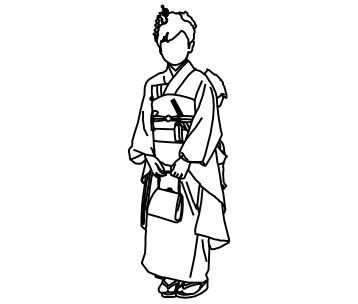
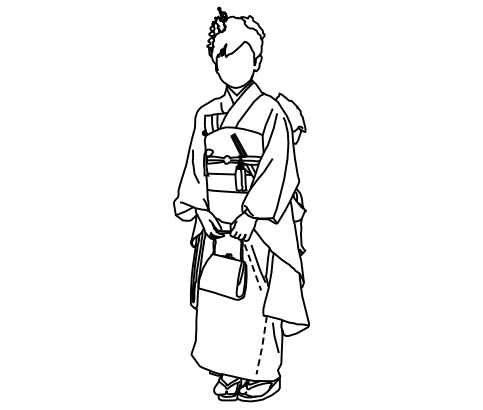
line: (187, 199) -> (253, 268), solid -> dashed
line: (194, 257) -> (262, 346), solid -> dashed

